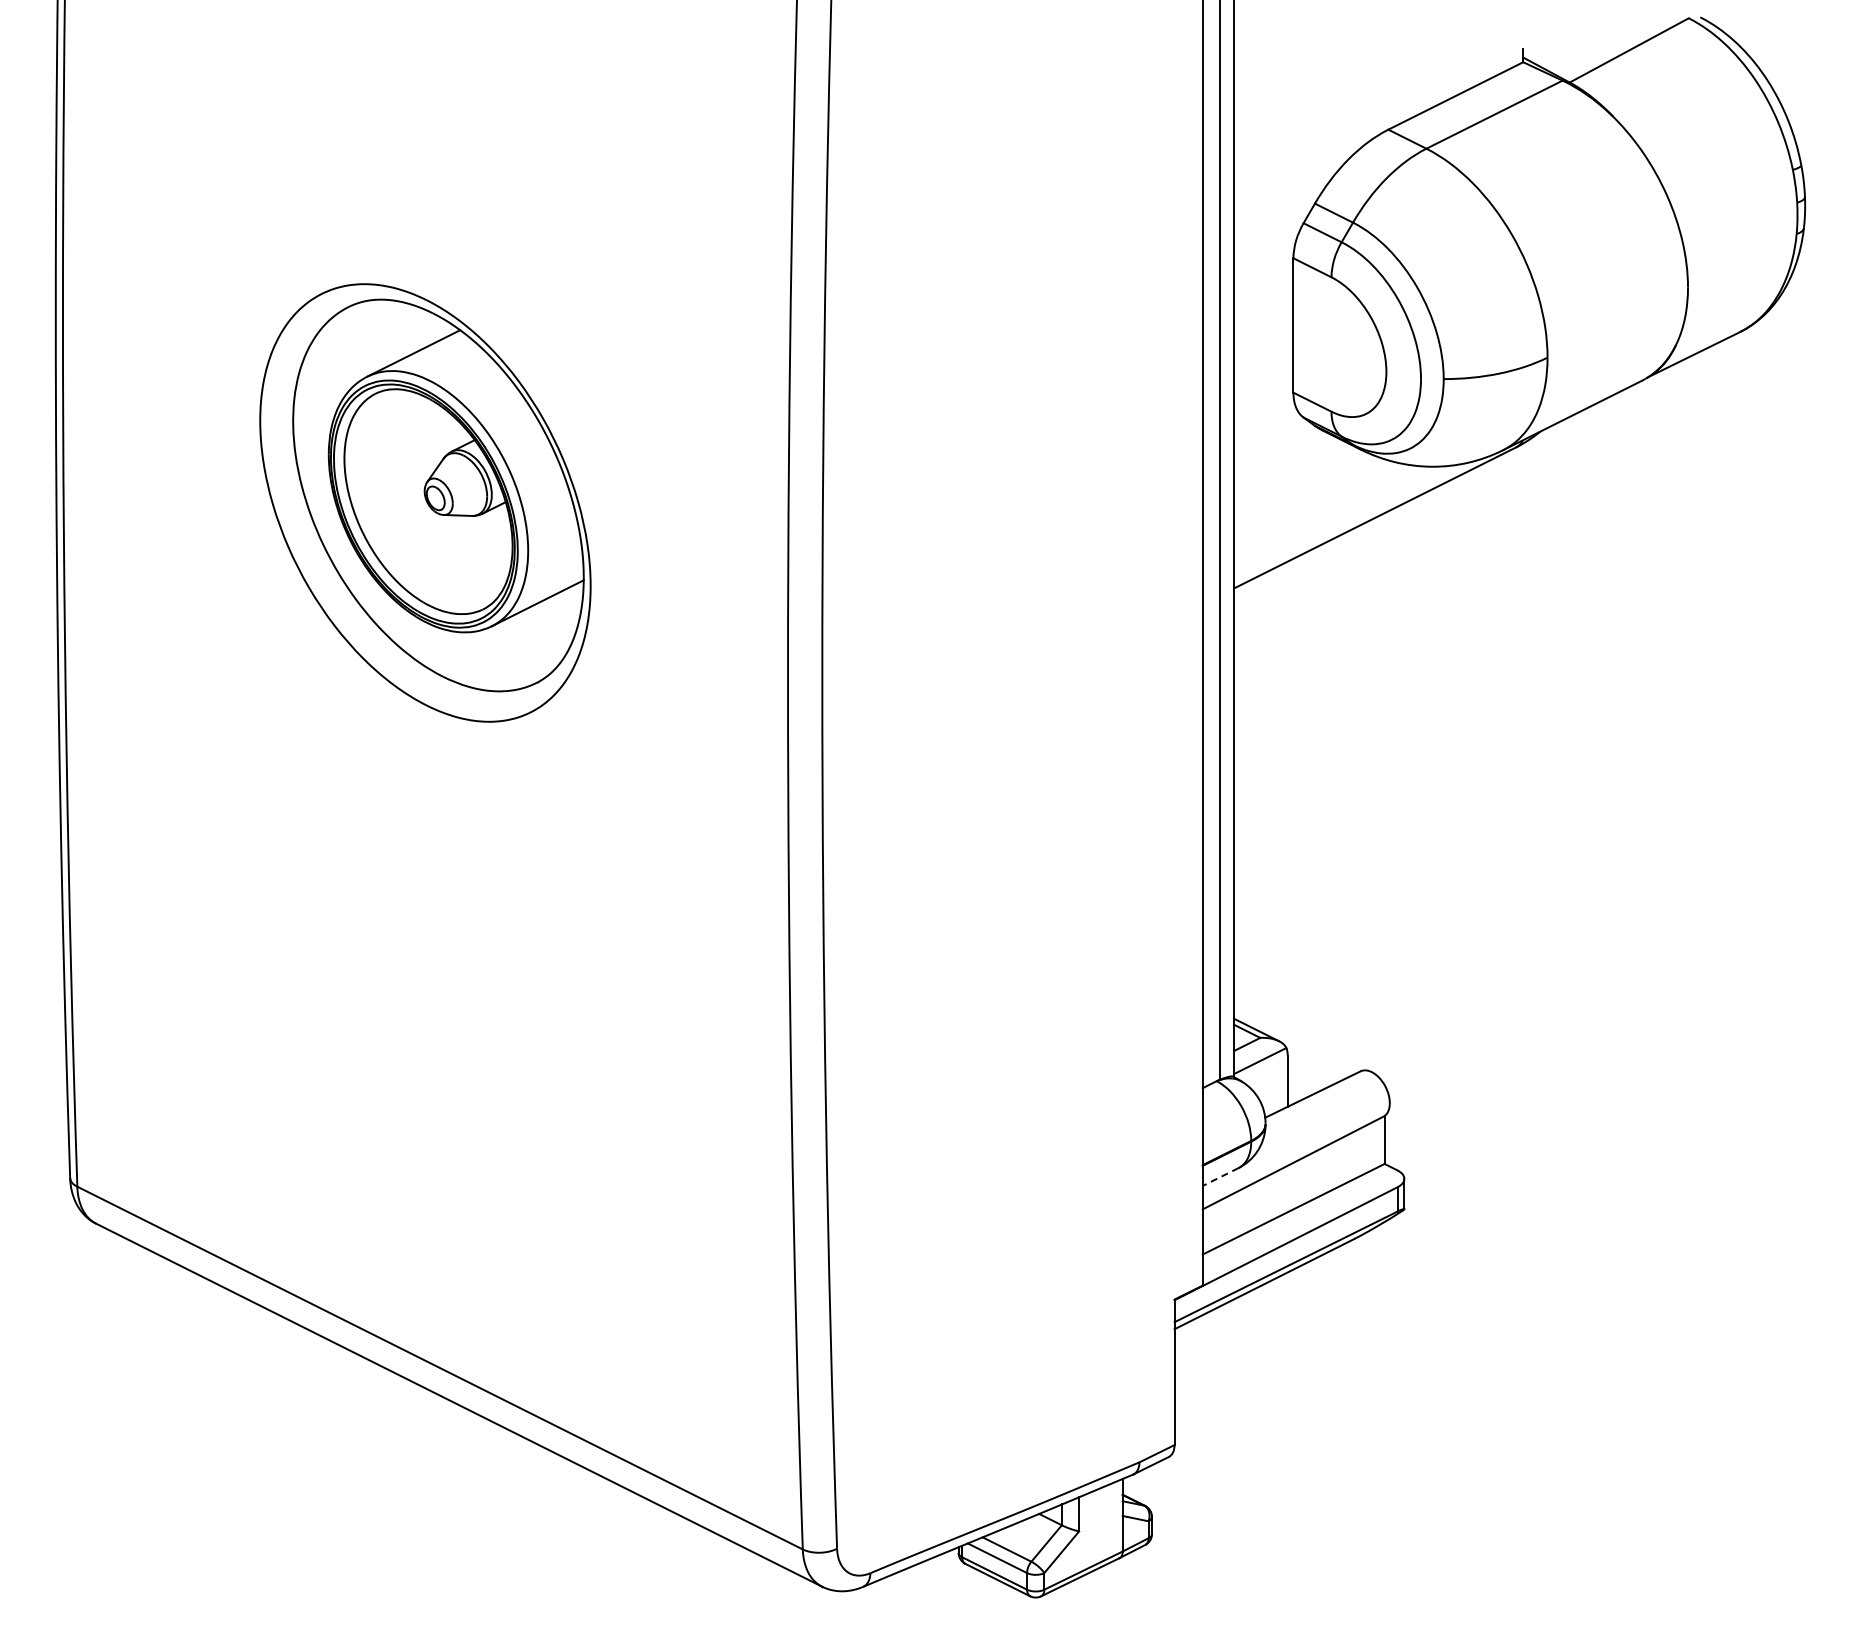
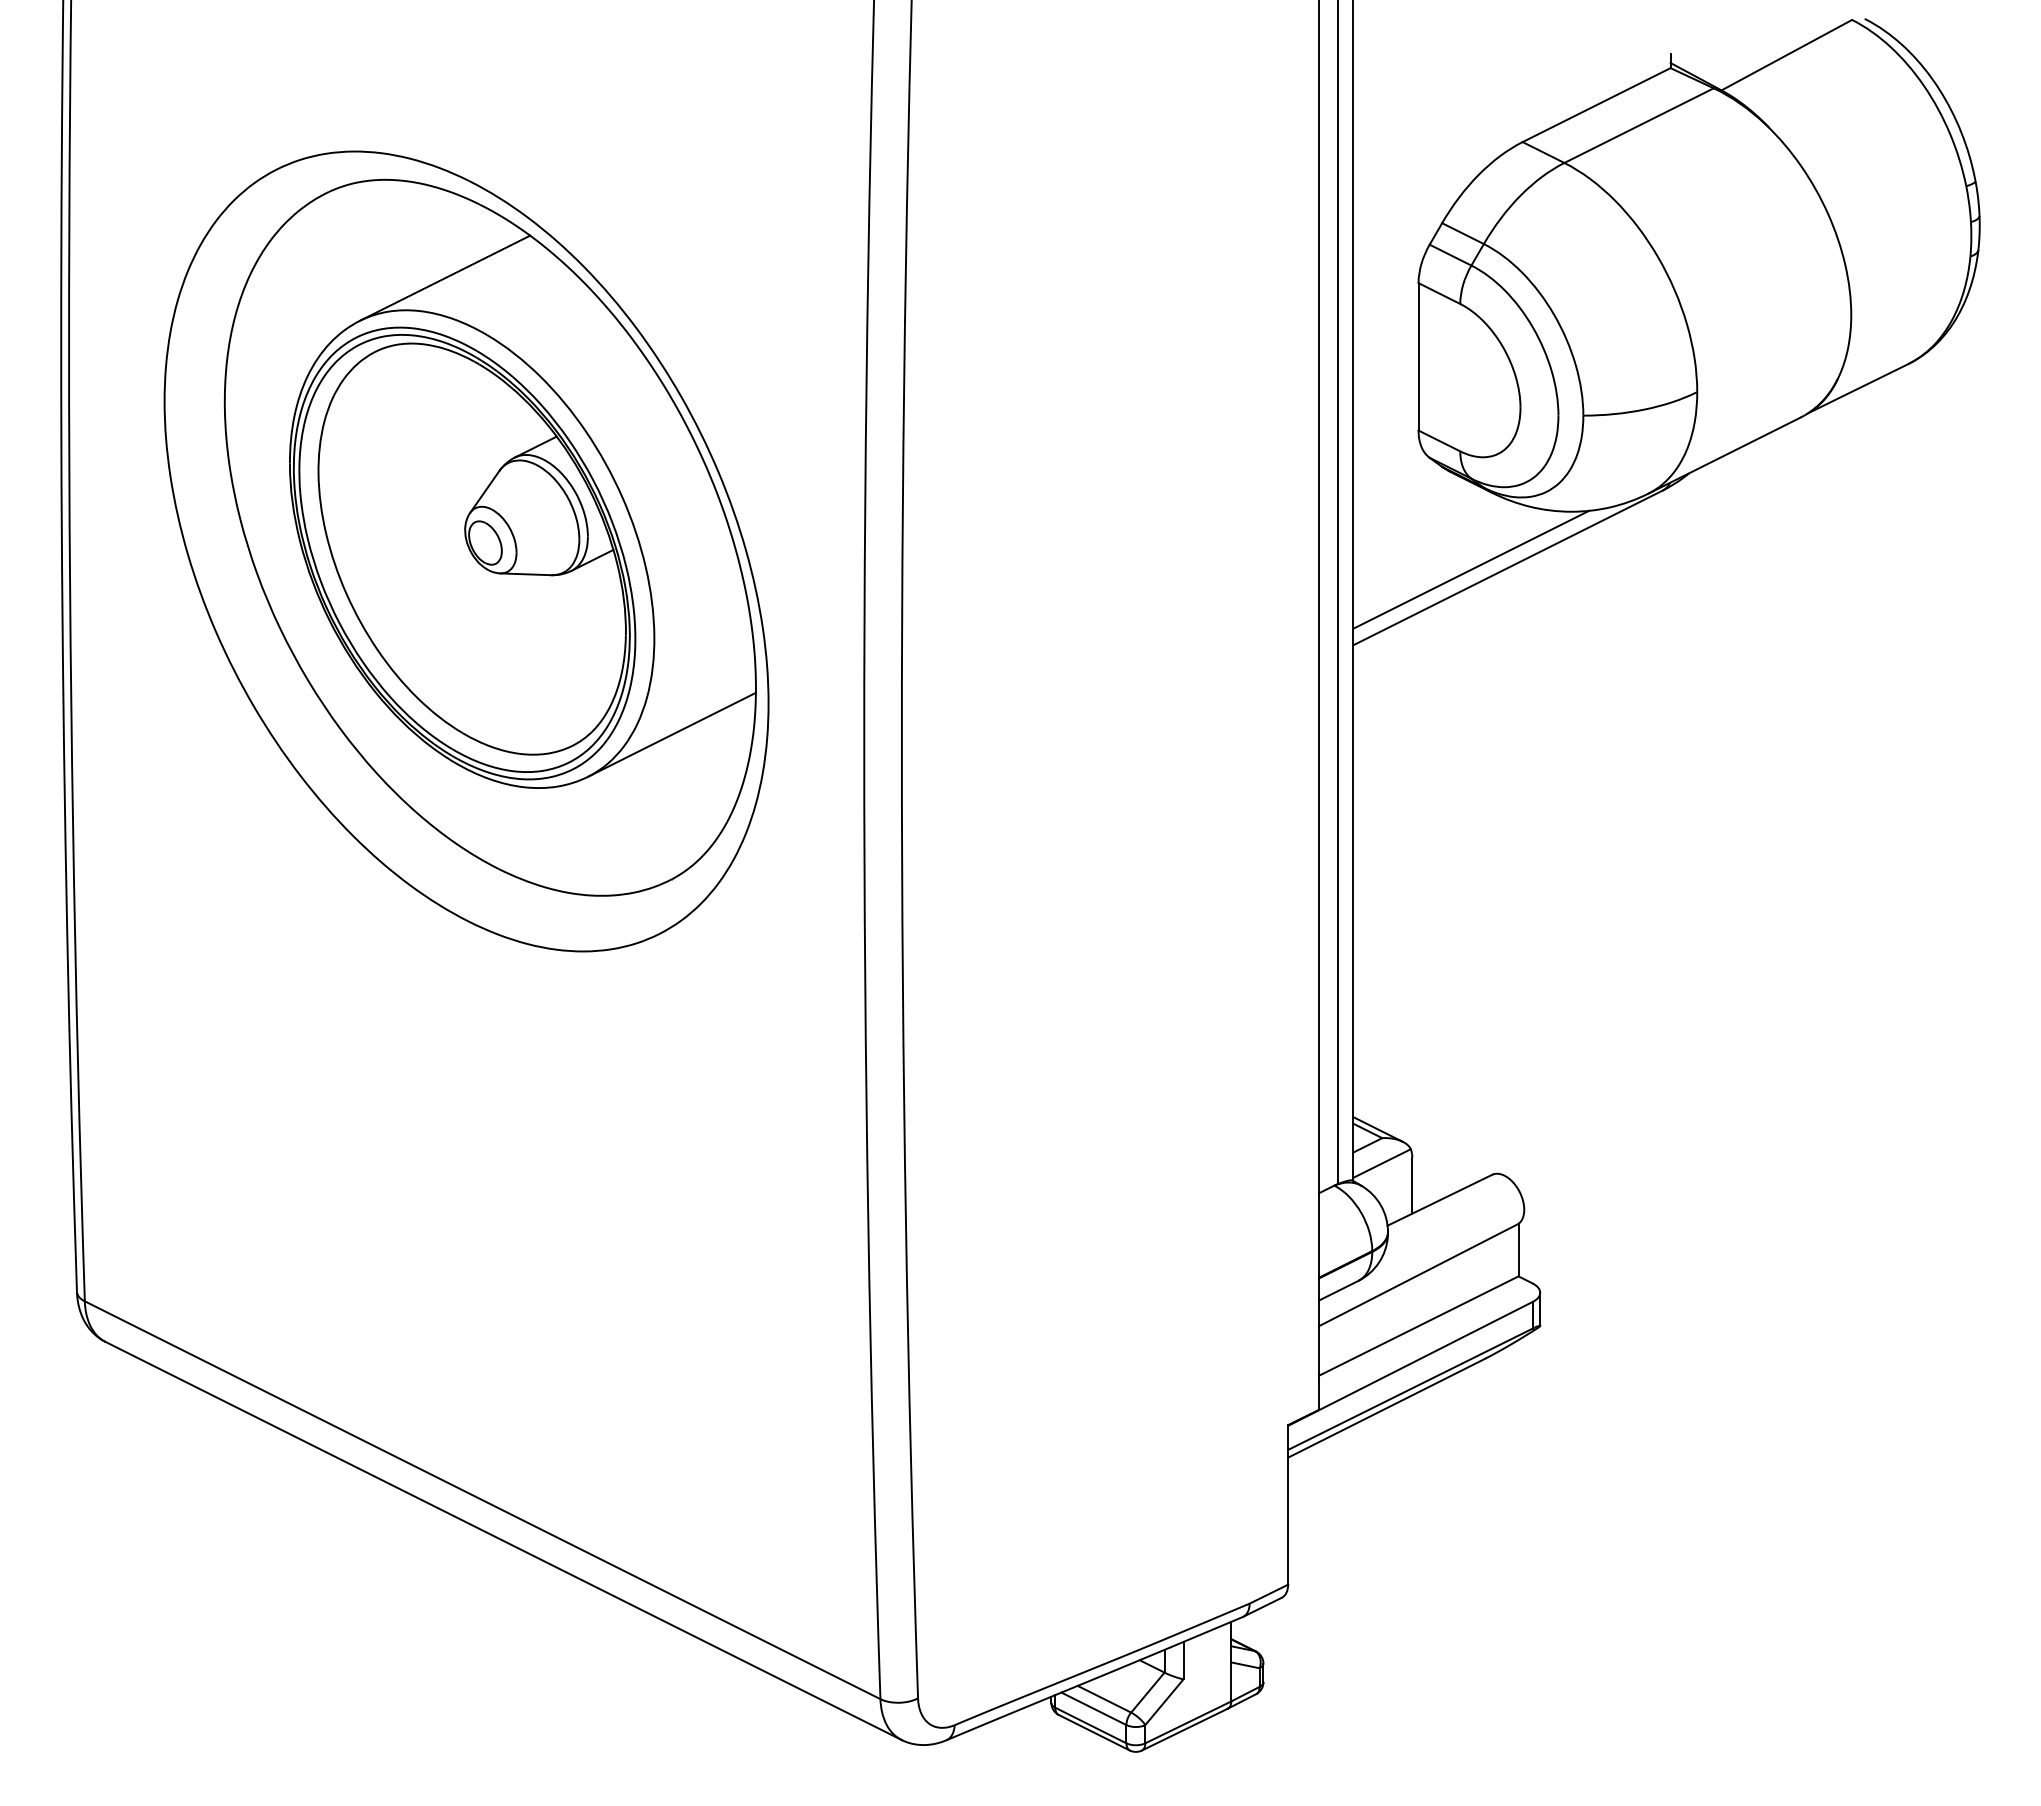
part: (425, 502) -> (466, 550), size x1.67
line: (1341, 519) -> (1471, 569), added
line: (1220, 1177) -> (1338, 1291), dashed -> solid

